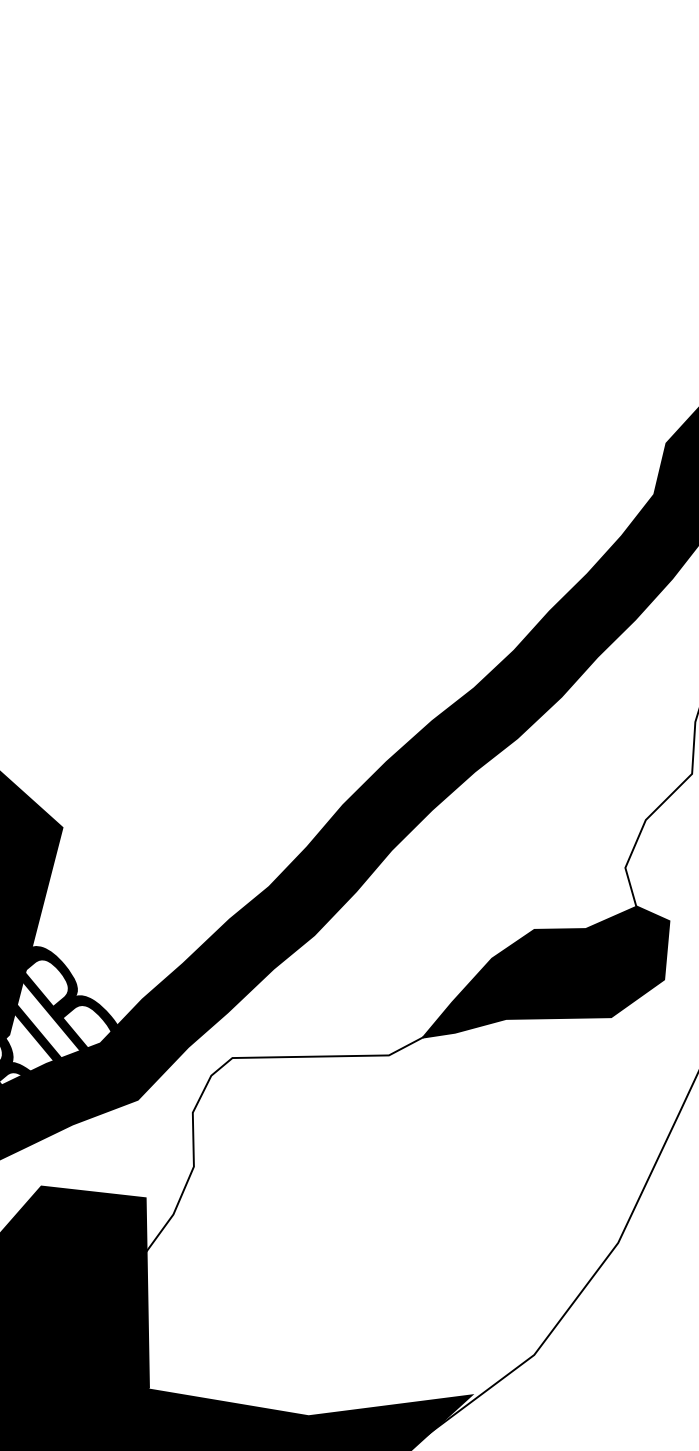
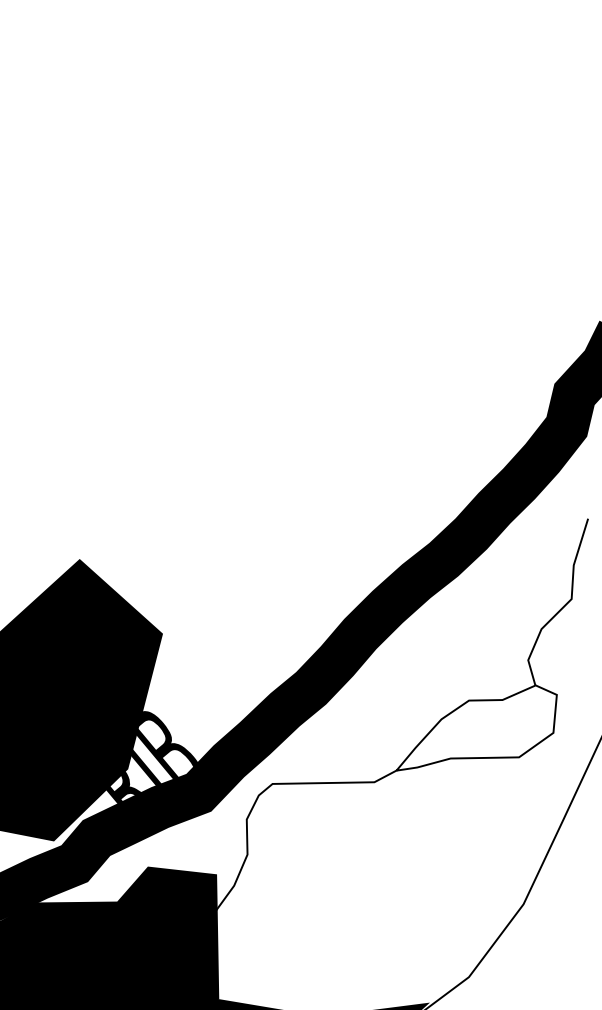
fill: (545, 971) -> (476, 727), removed

